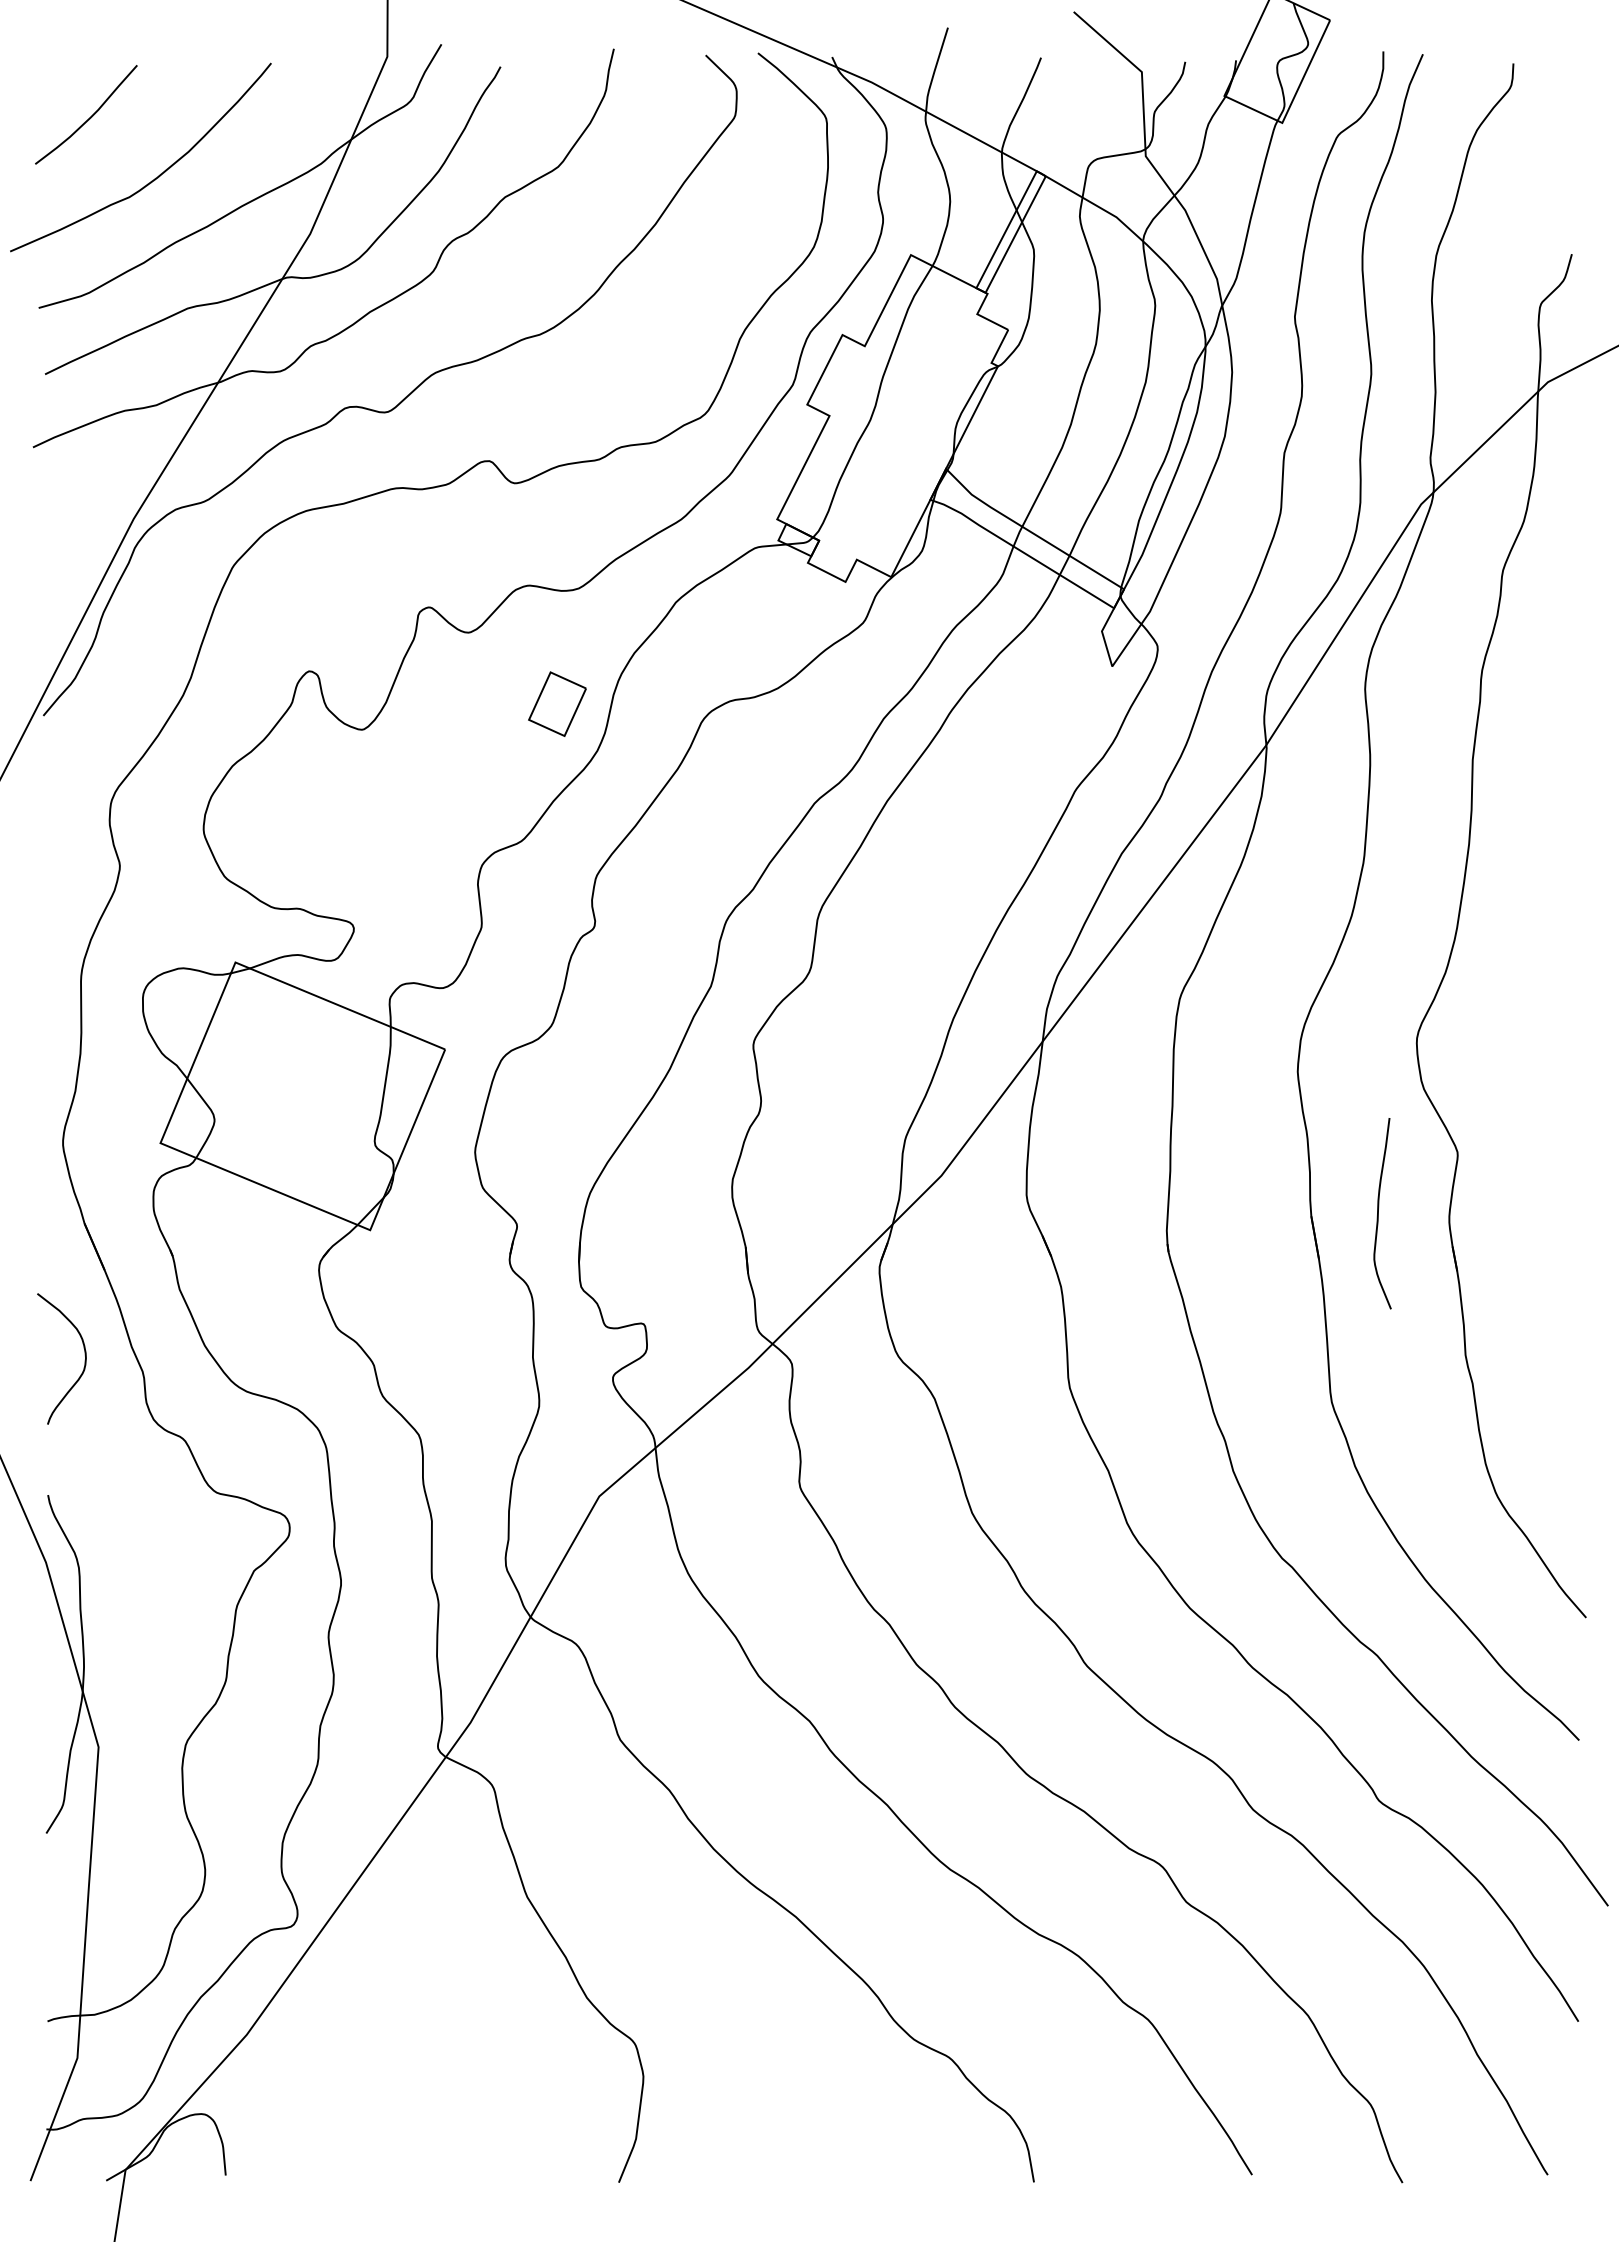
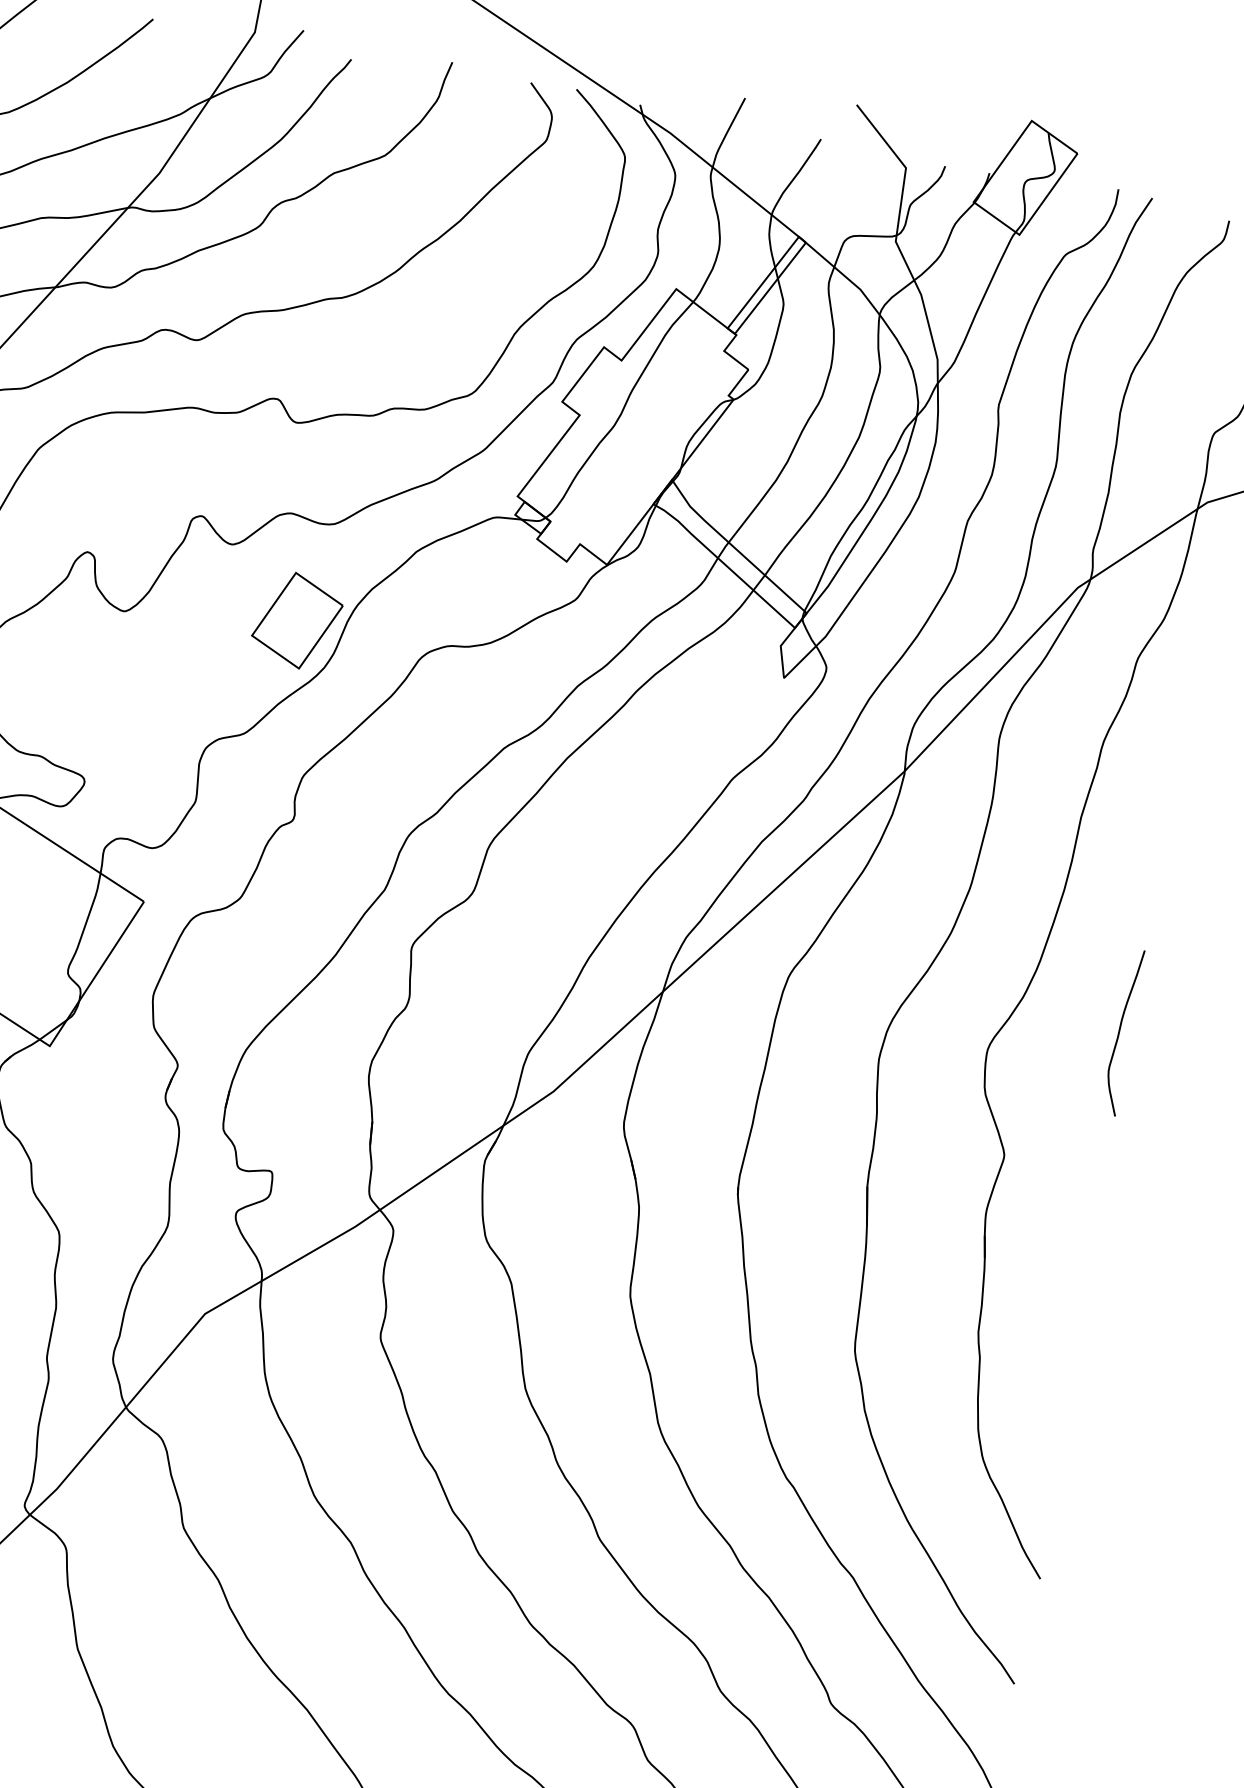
part: (557, 704) -> (297, 621), size x1.67
curve: (1378, 1213) -> (1119, 1031), moved

